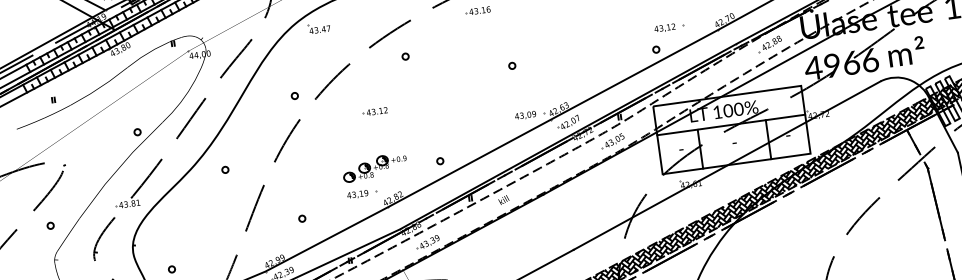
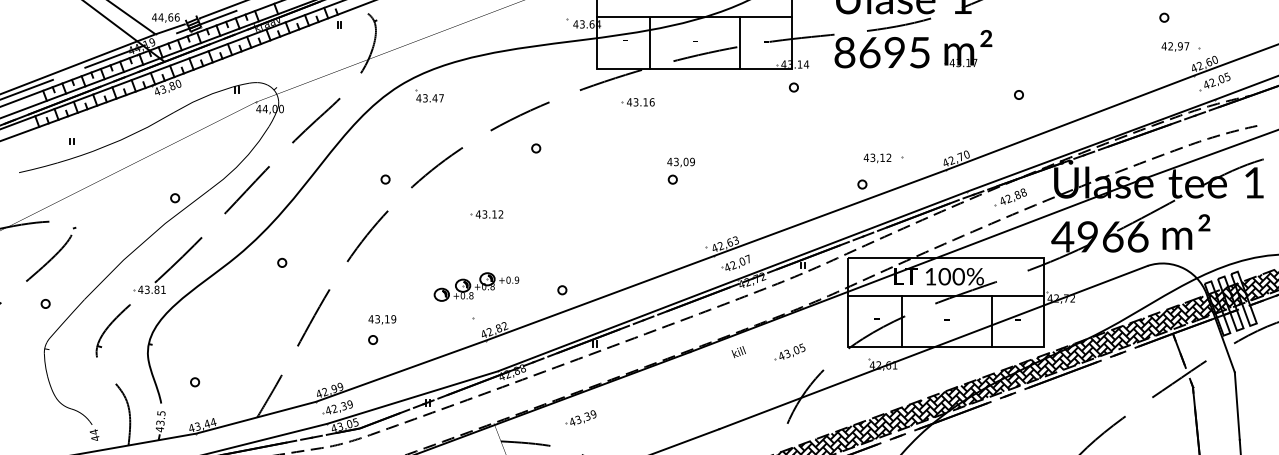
text: (525, 115) -> (680, 162), moved
part: (612, 140) -> (789, 351), moved
text: (357, 194) -> (382, 319), moved
text: (503, 200) -> (738, 352), moved
part: (427, 241) -> (580, 417), moved

